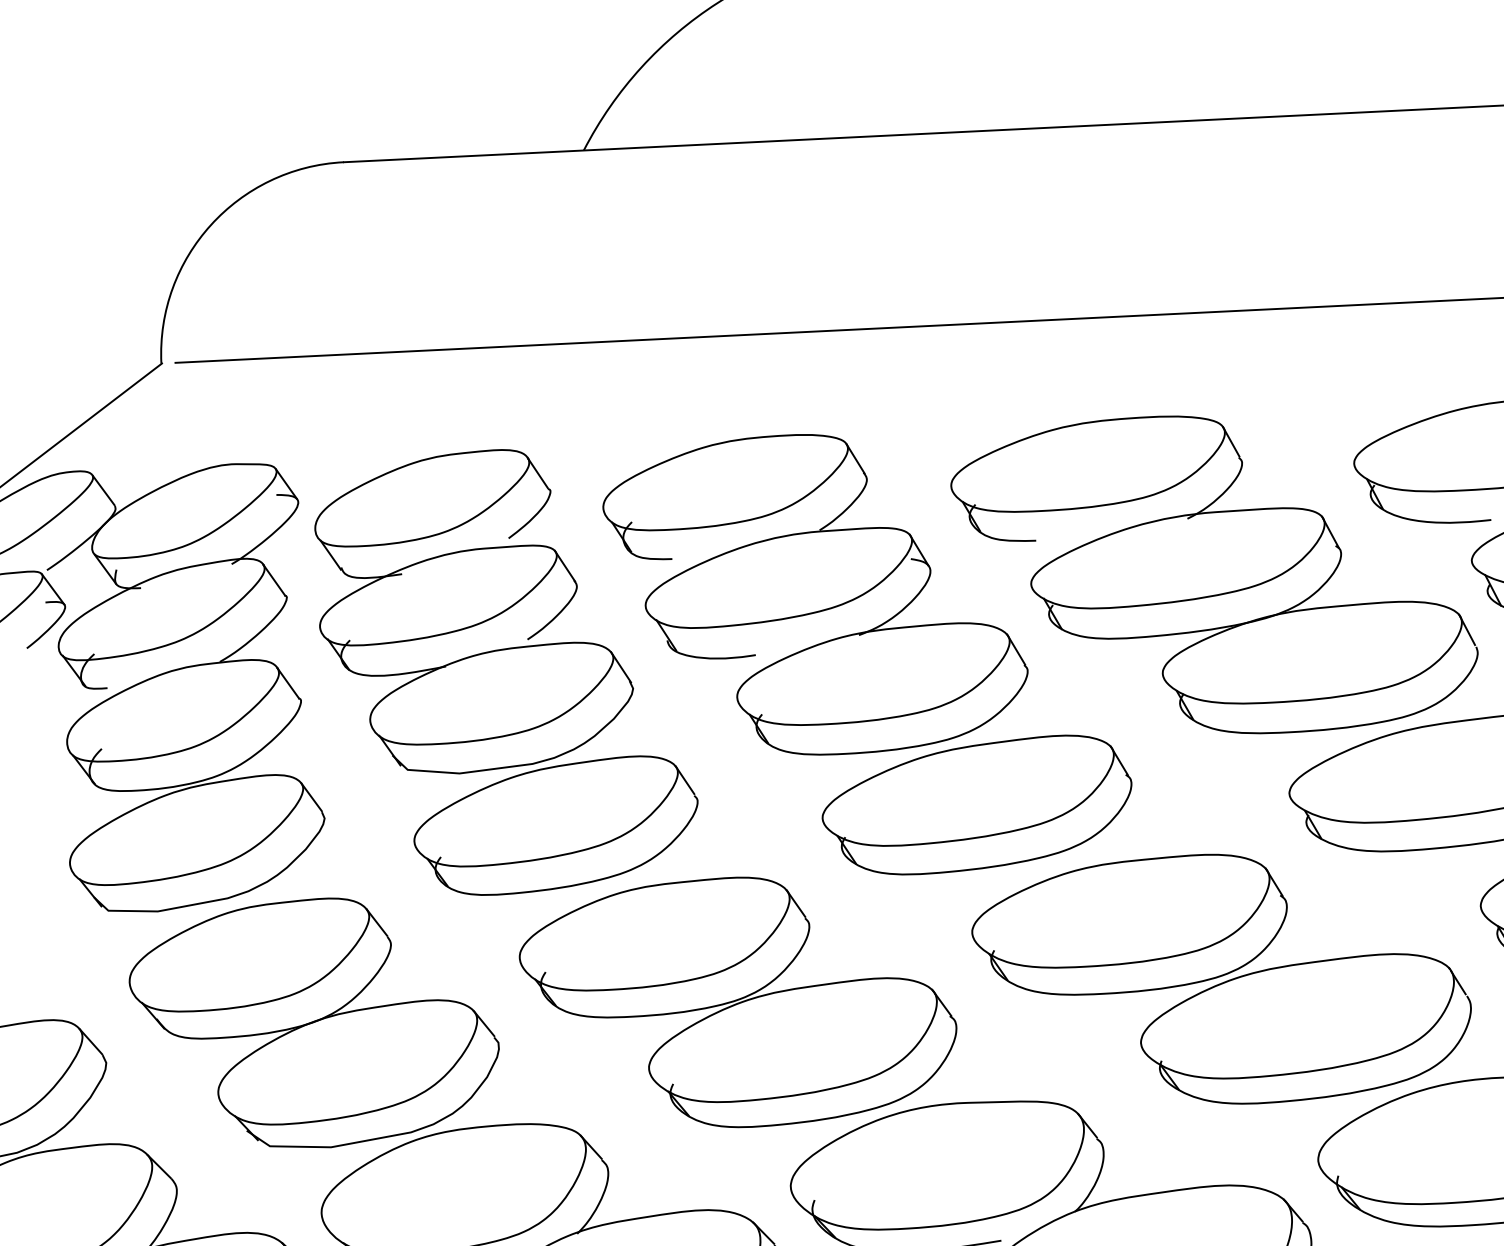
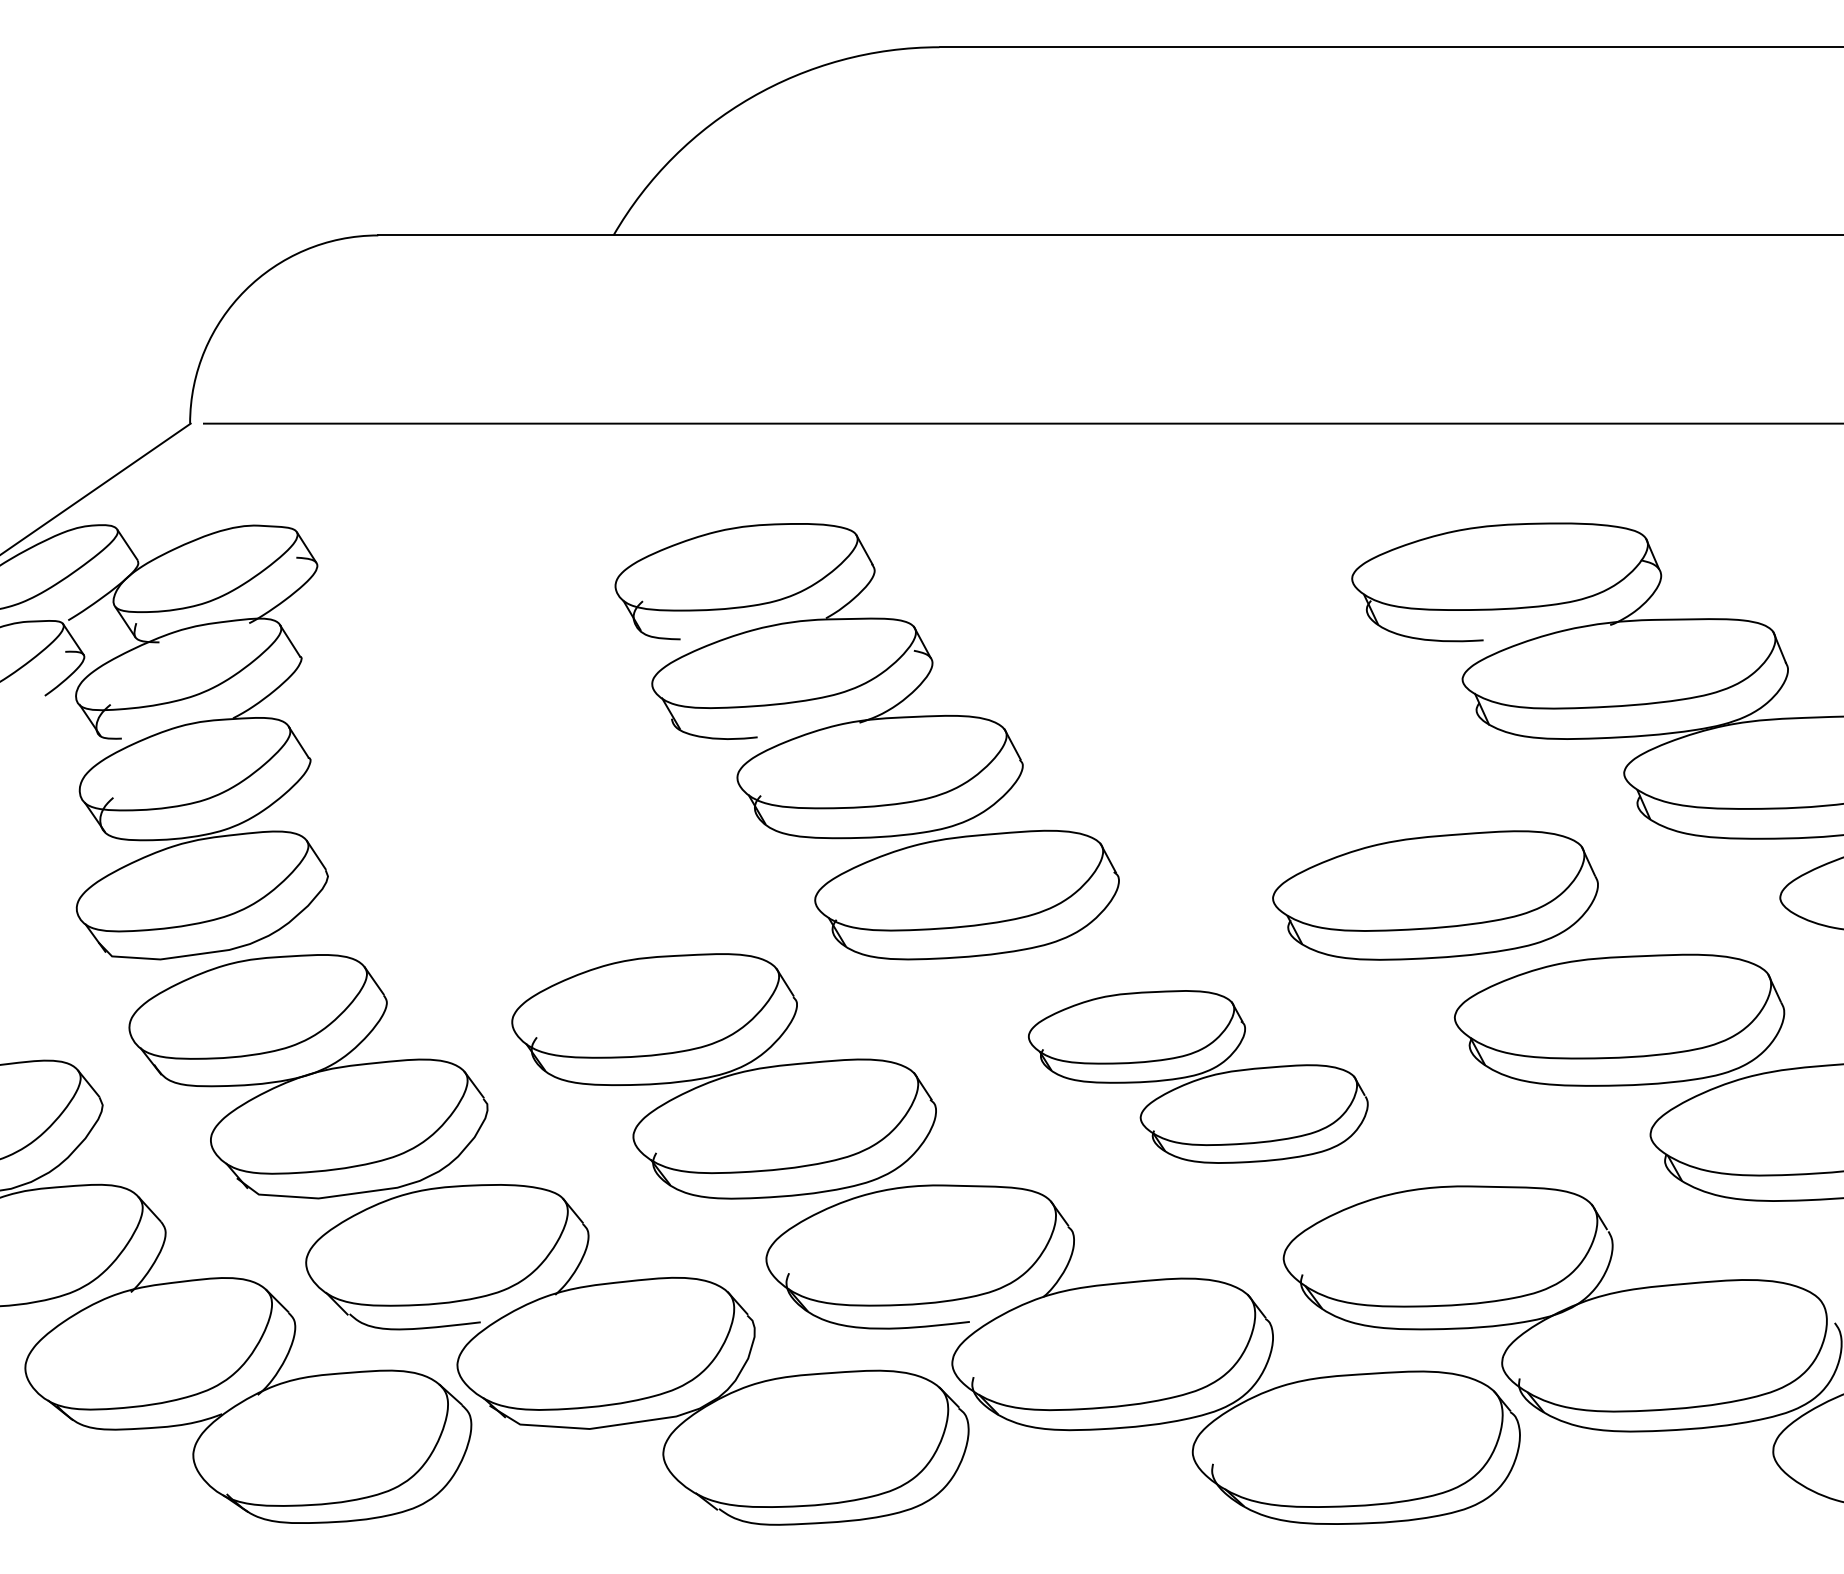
part: (1214, 574) -> (1210, 680), removed
part: (506, 671) -> (512, 741), removed
part: (1222, 979) -> (1198, 1076), size x0.7

